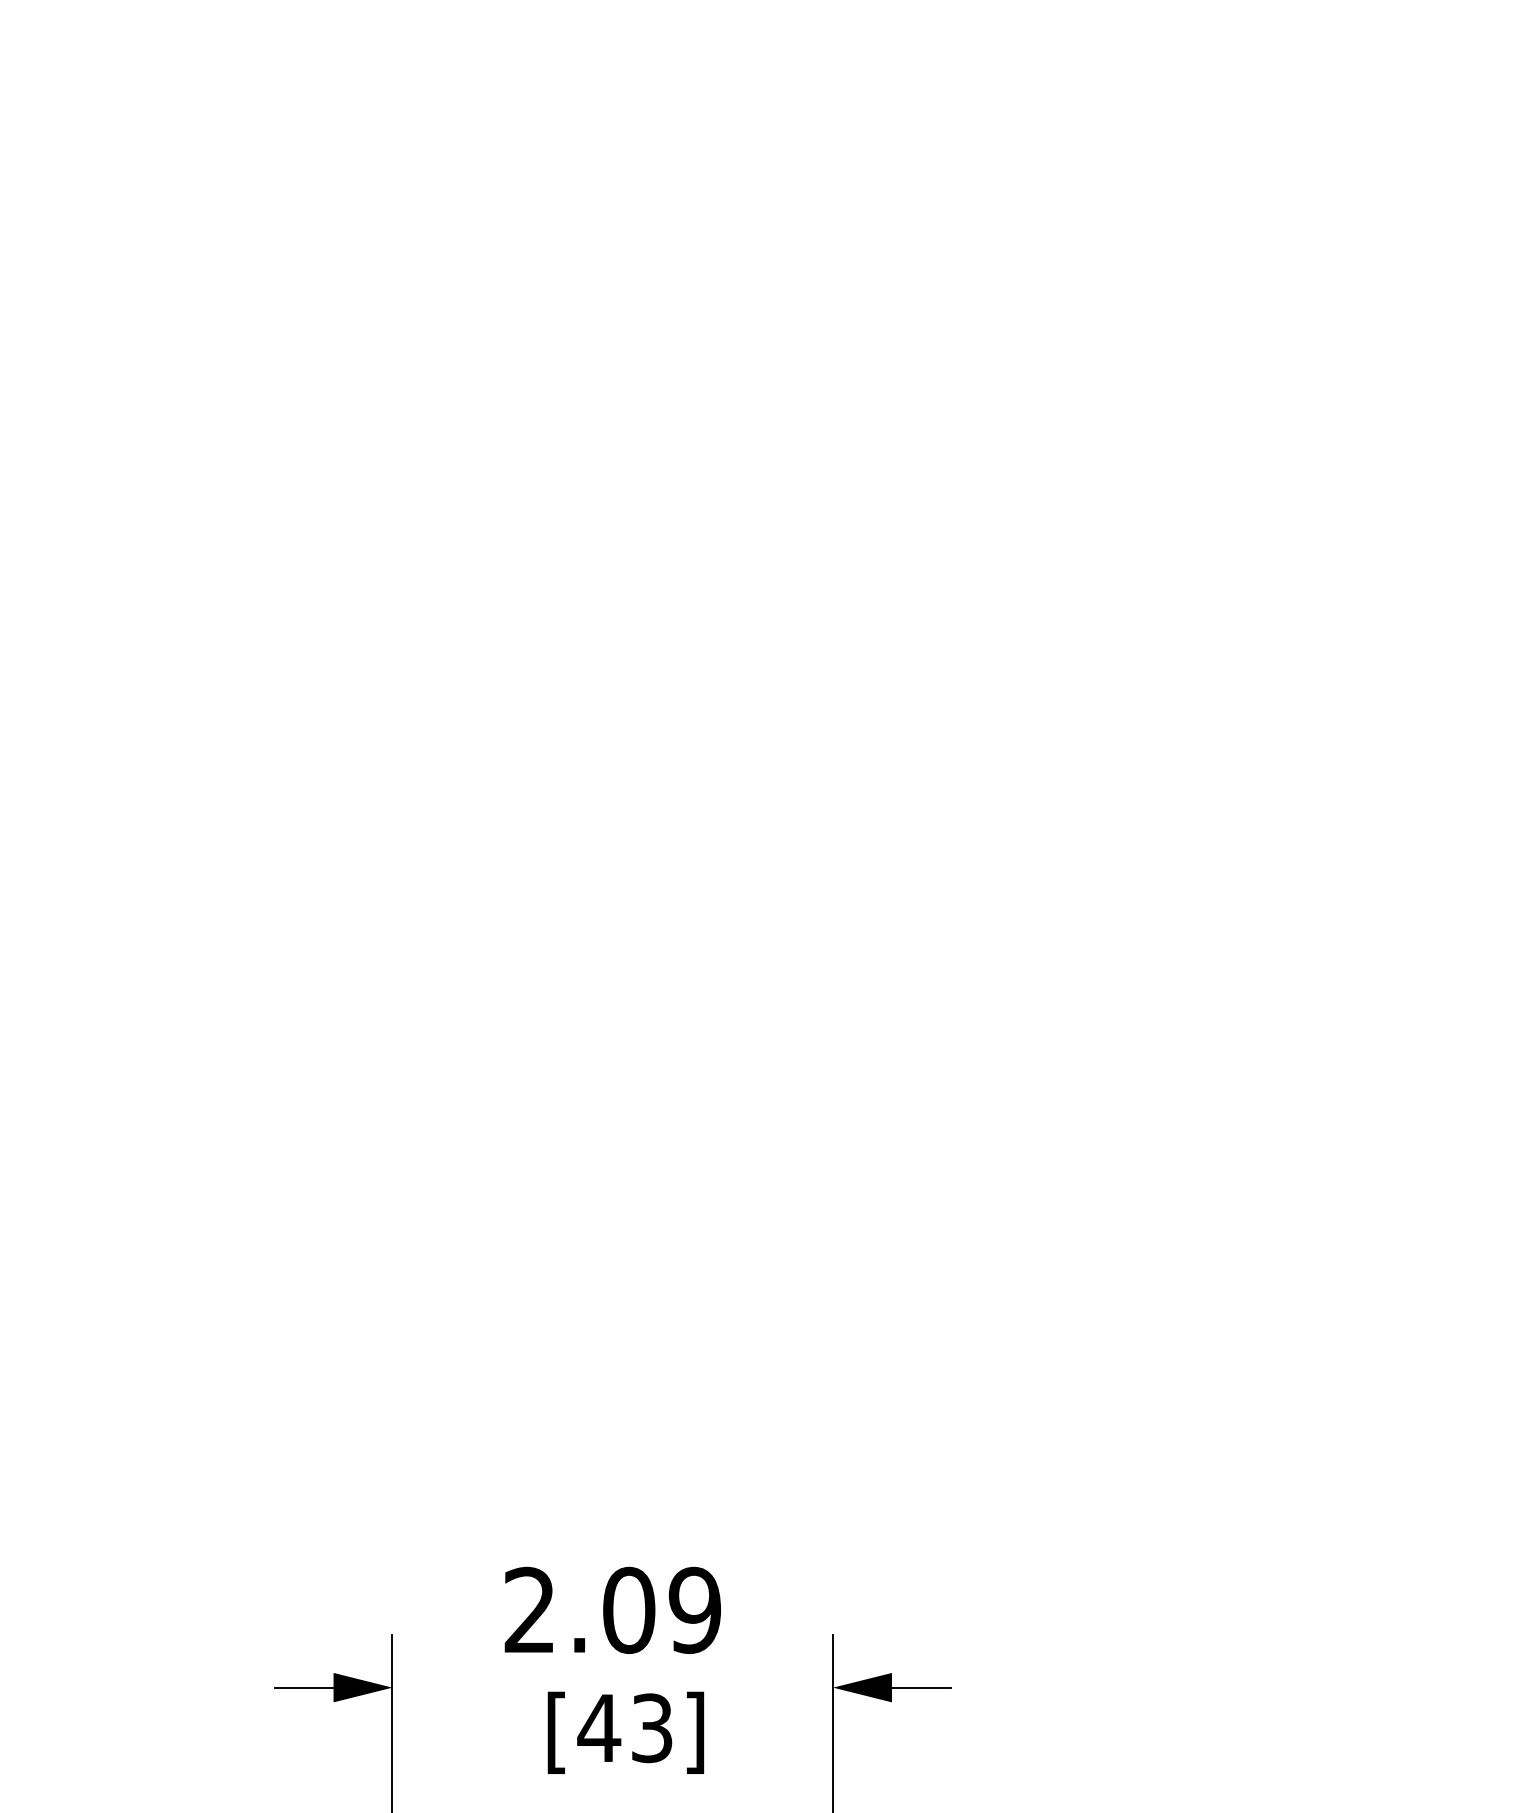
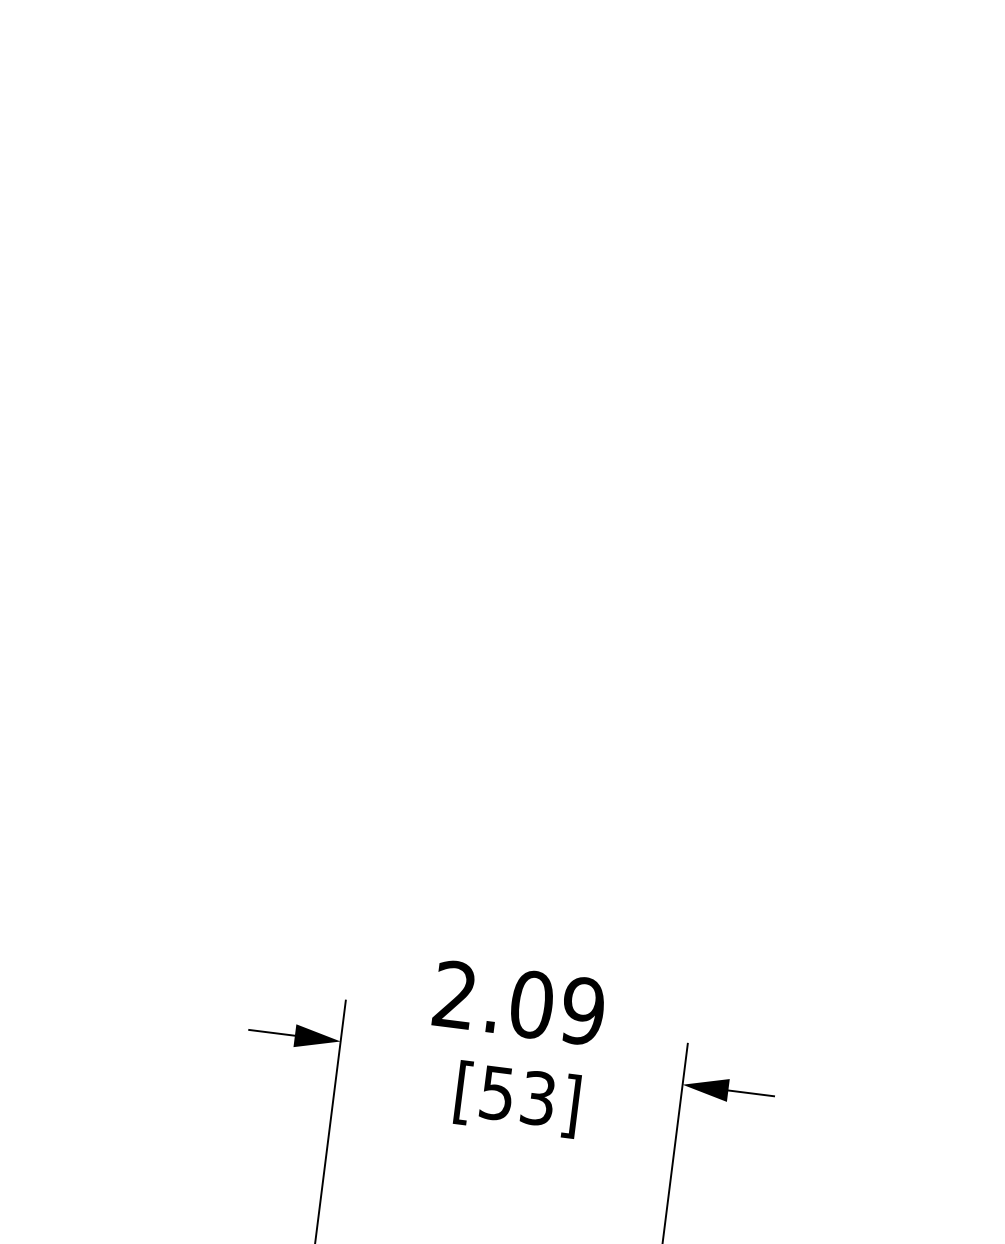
text: (599, 1728) -> (497, 1093), [43] -> [53]

